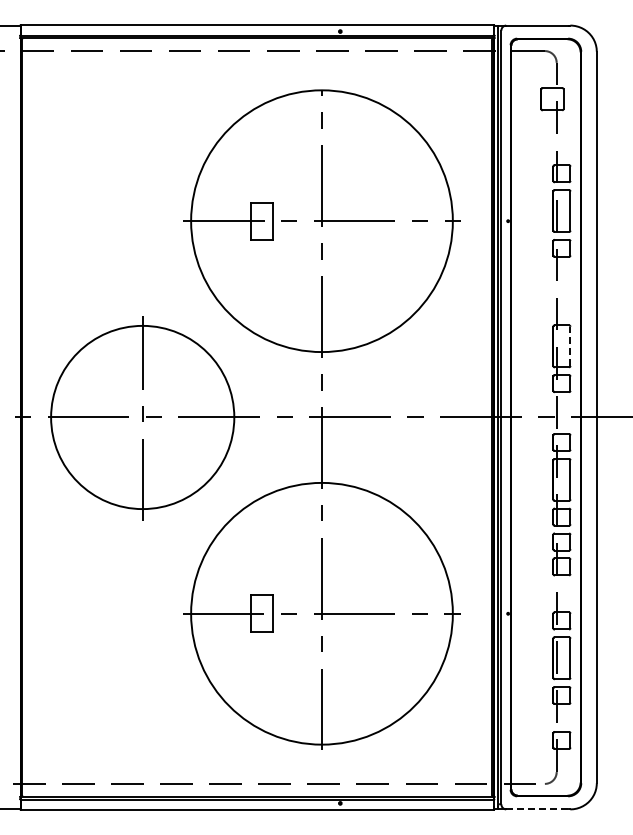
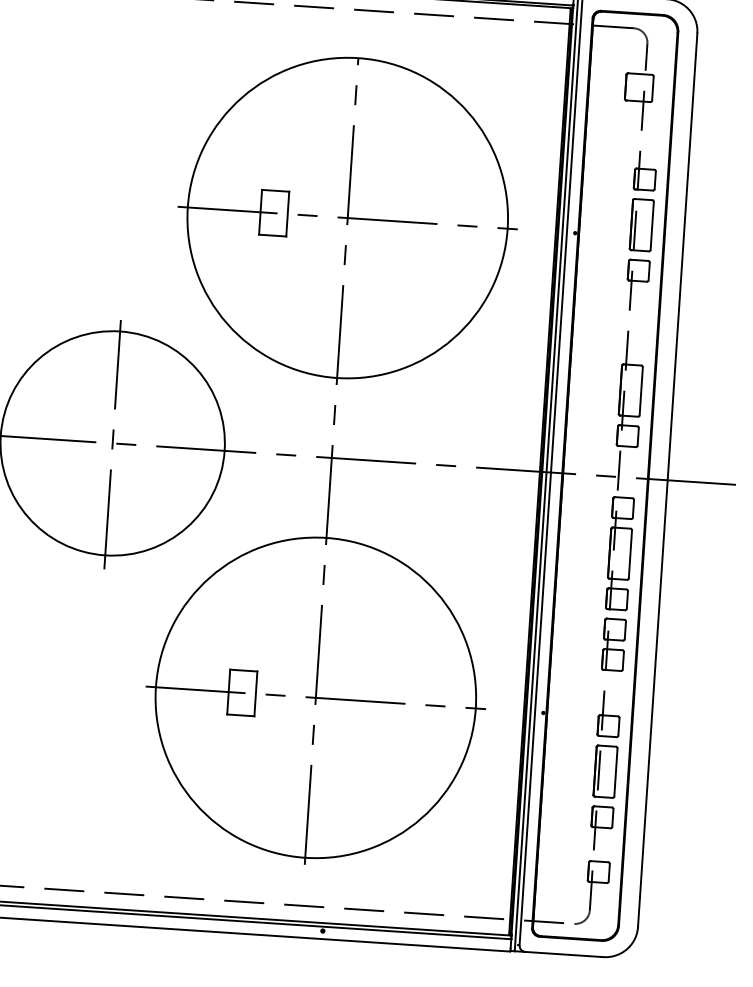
line: (570, 346) -> (641, 391), dashed -> solid
line: (537, 809) -> (563, 954), dashed -> solid

